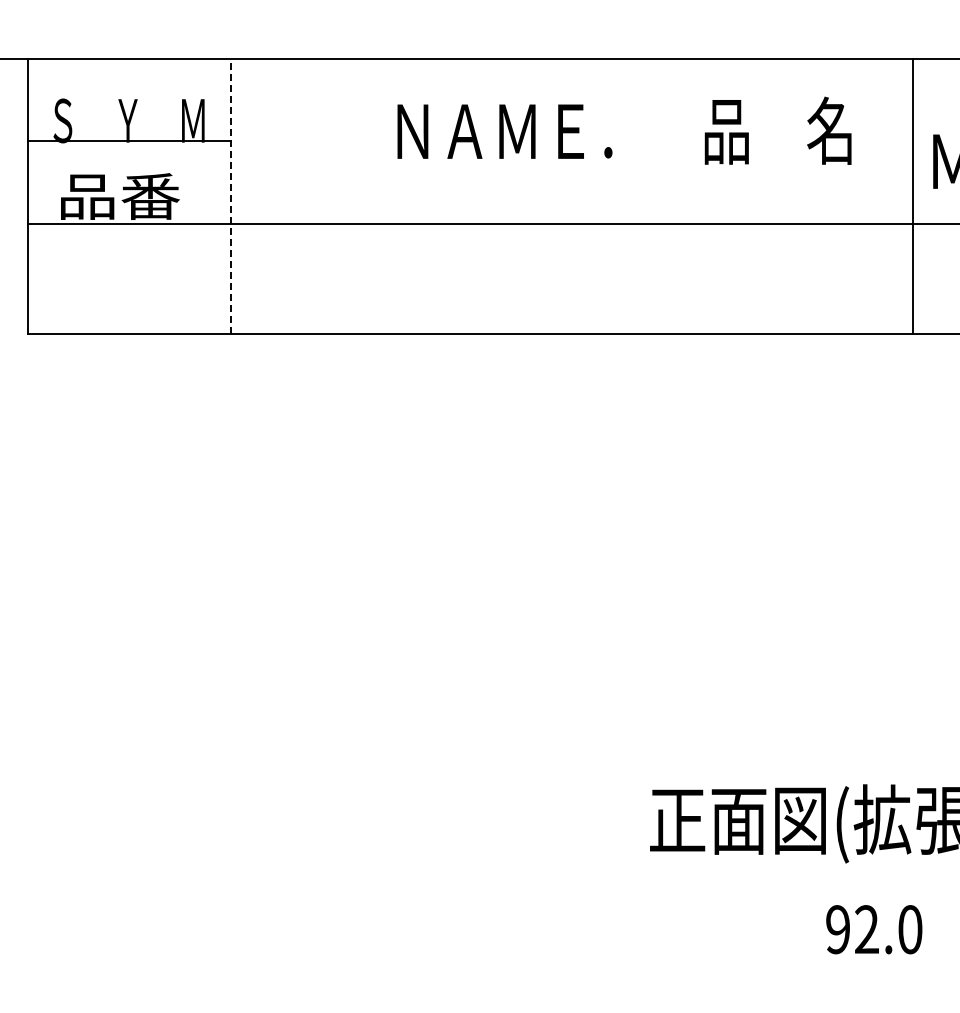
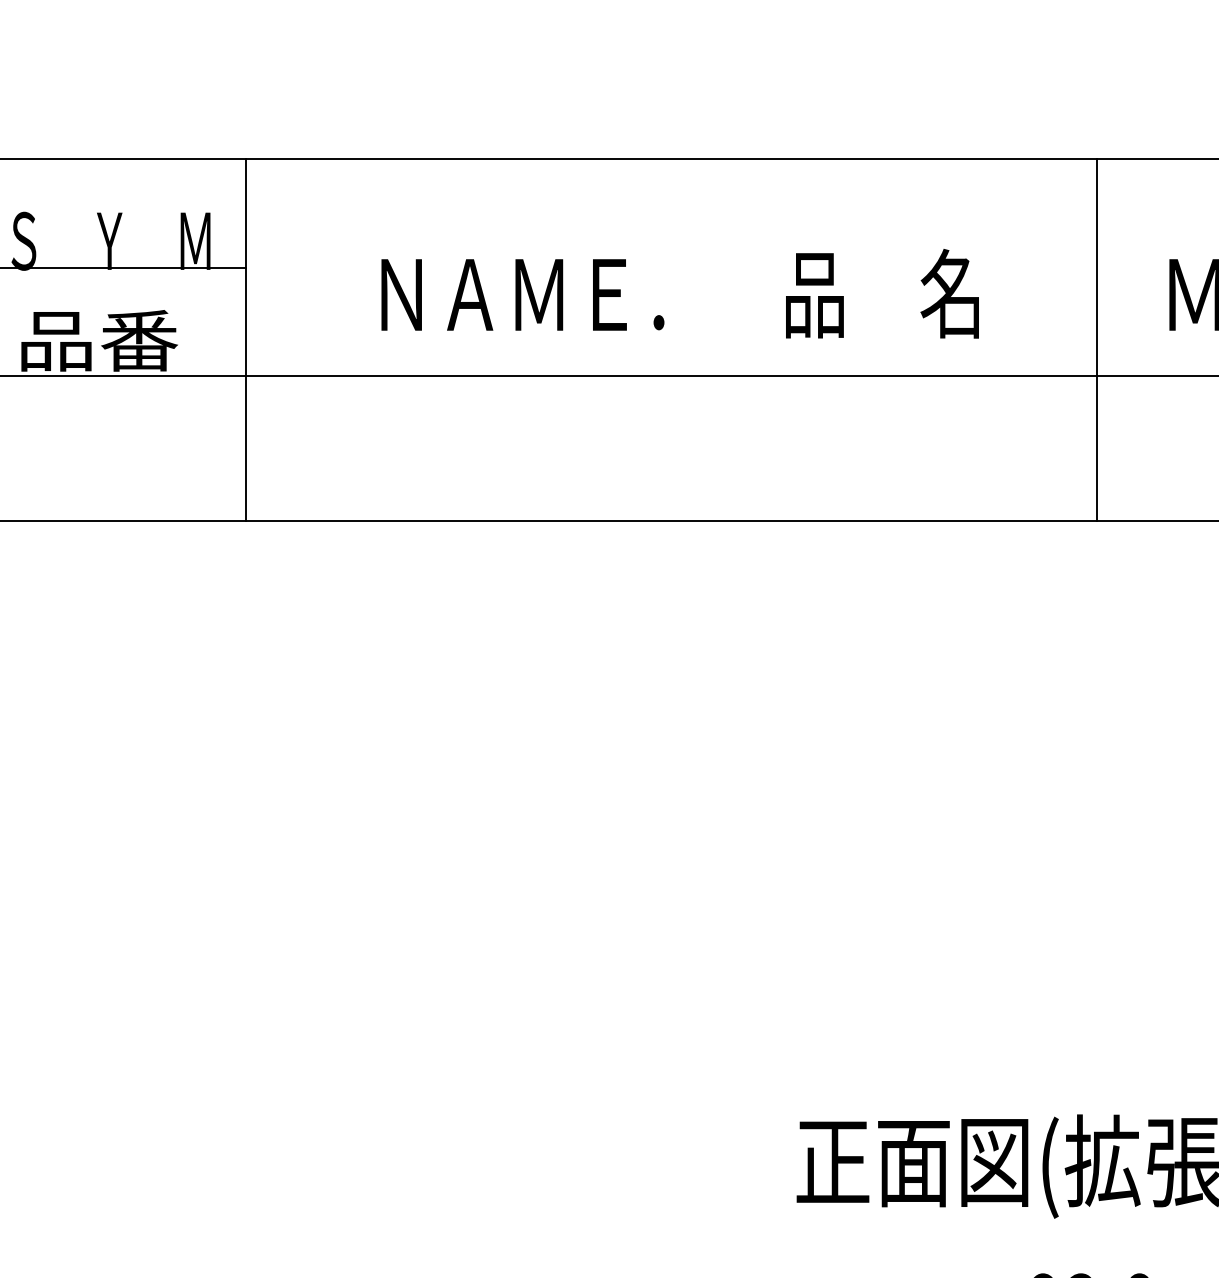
text: (624, 130) -> (680, 293), moved
line: (913, 195) -> (1097, 339), moved
line: (231, 196) -> (245, 340), dashed -> solid

